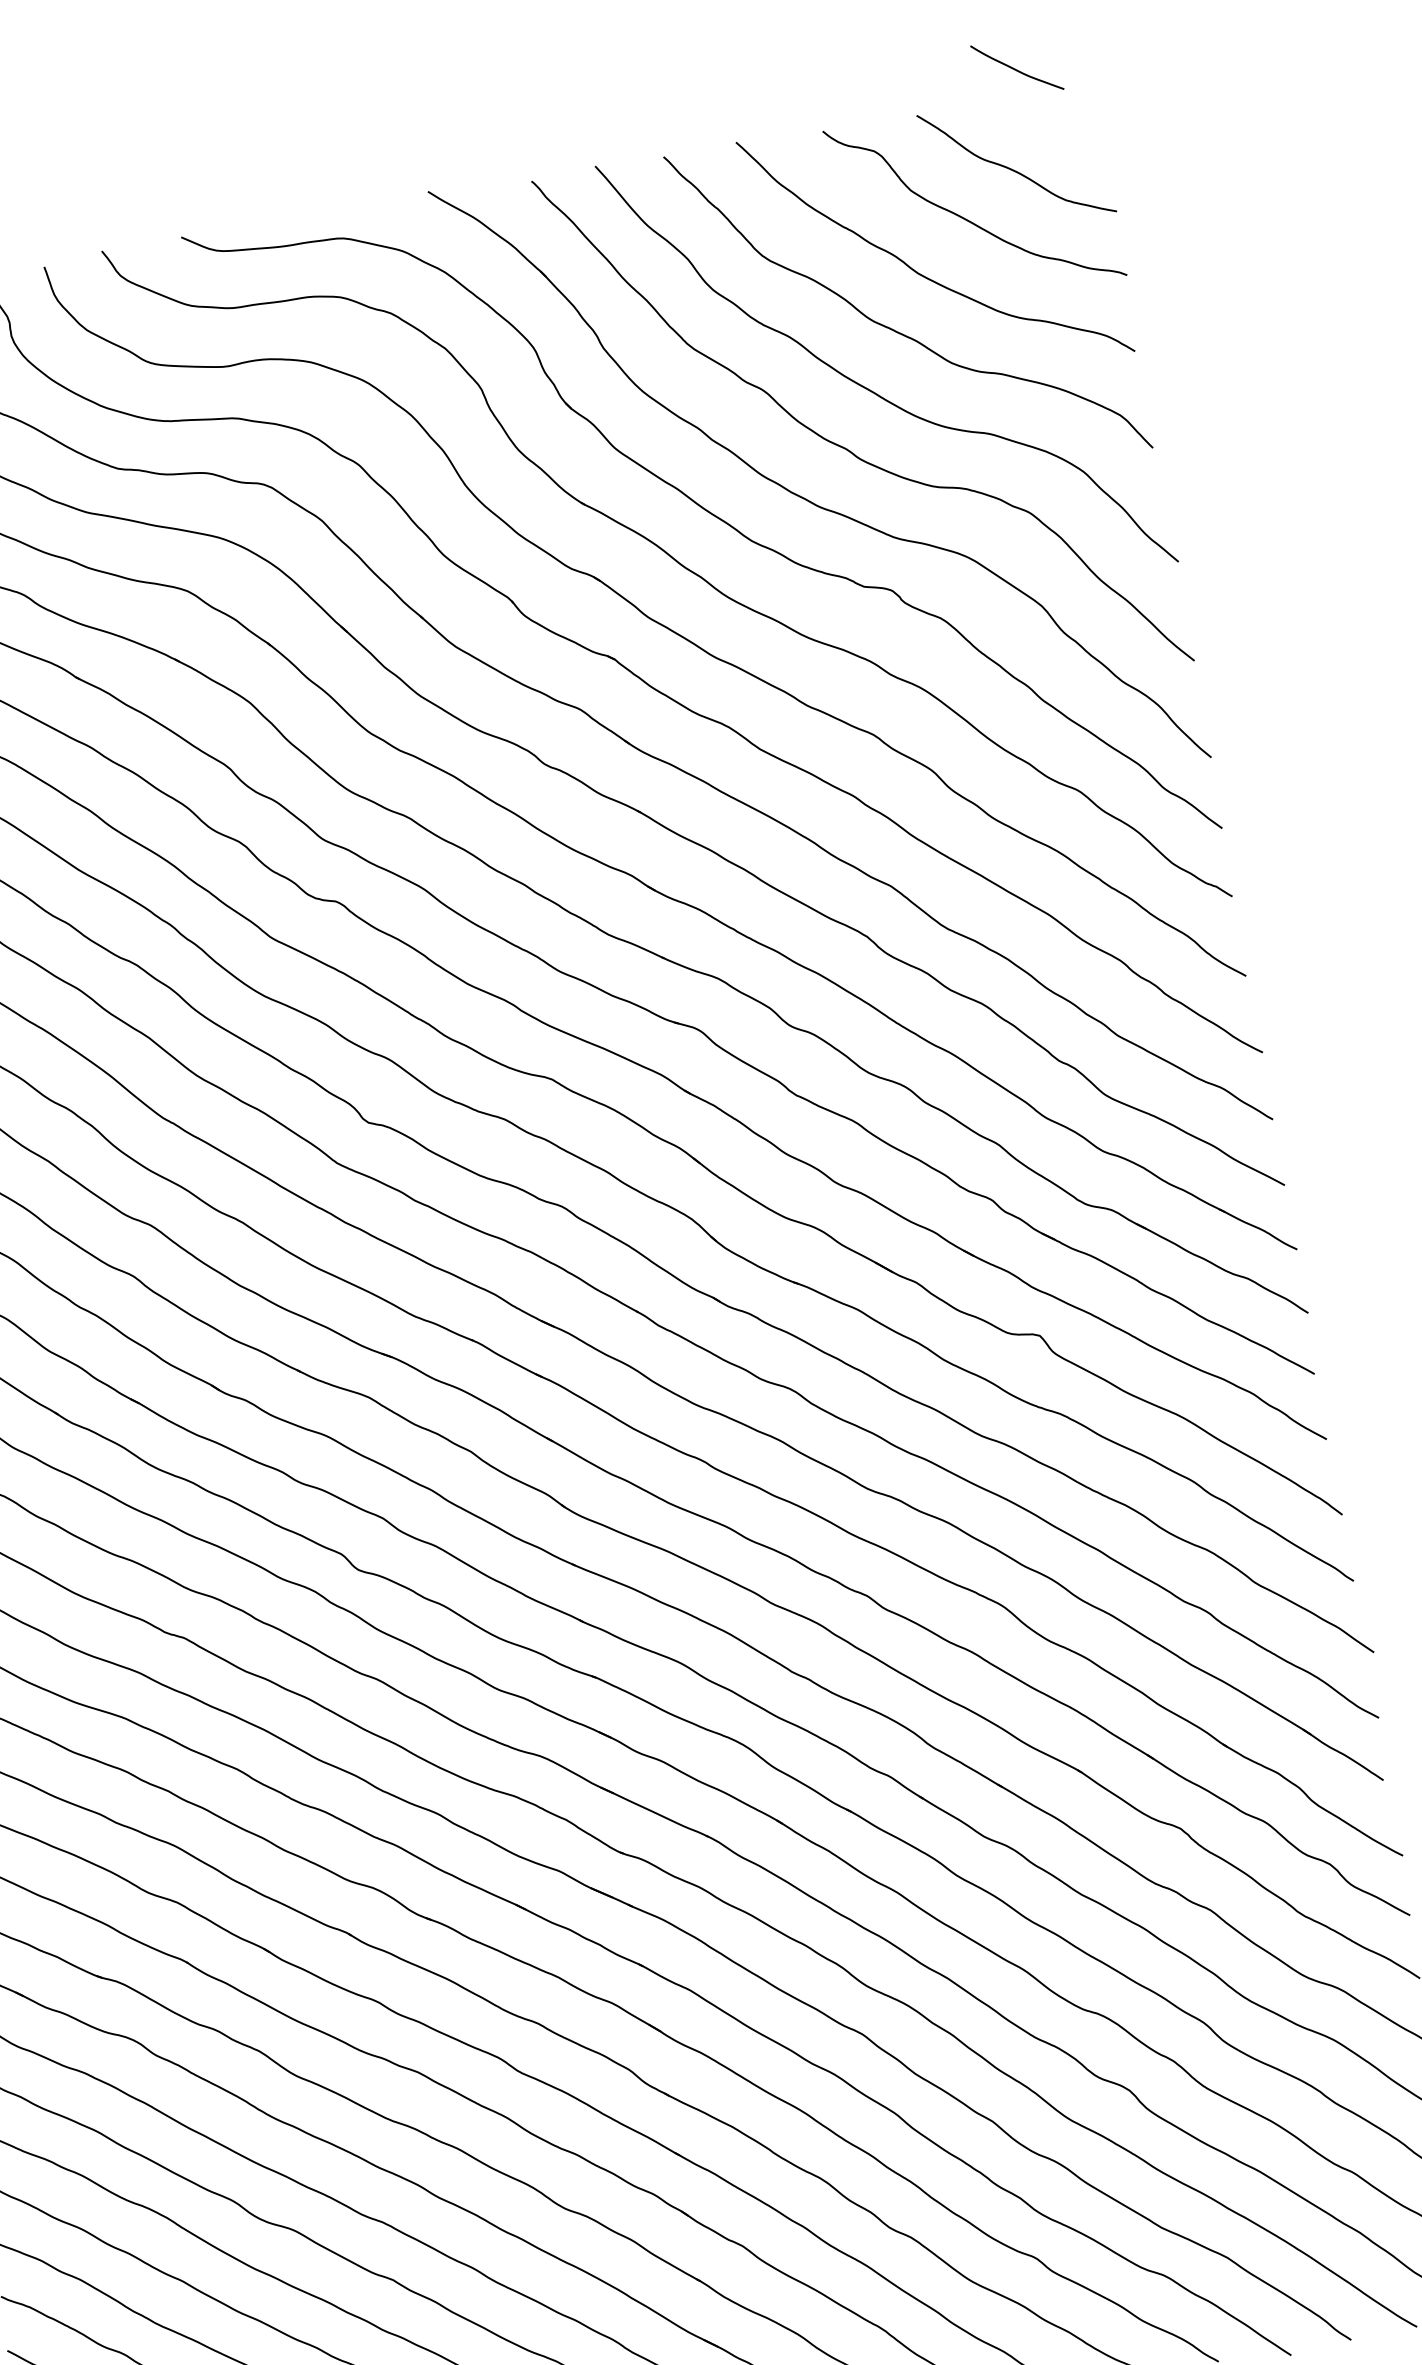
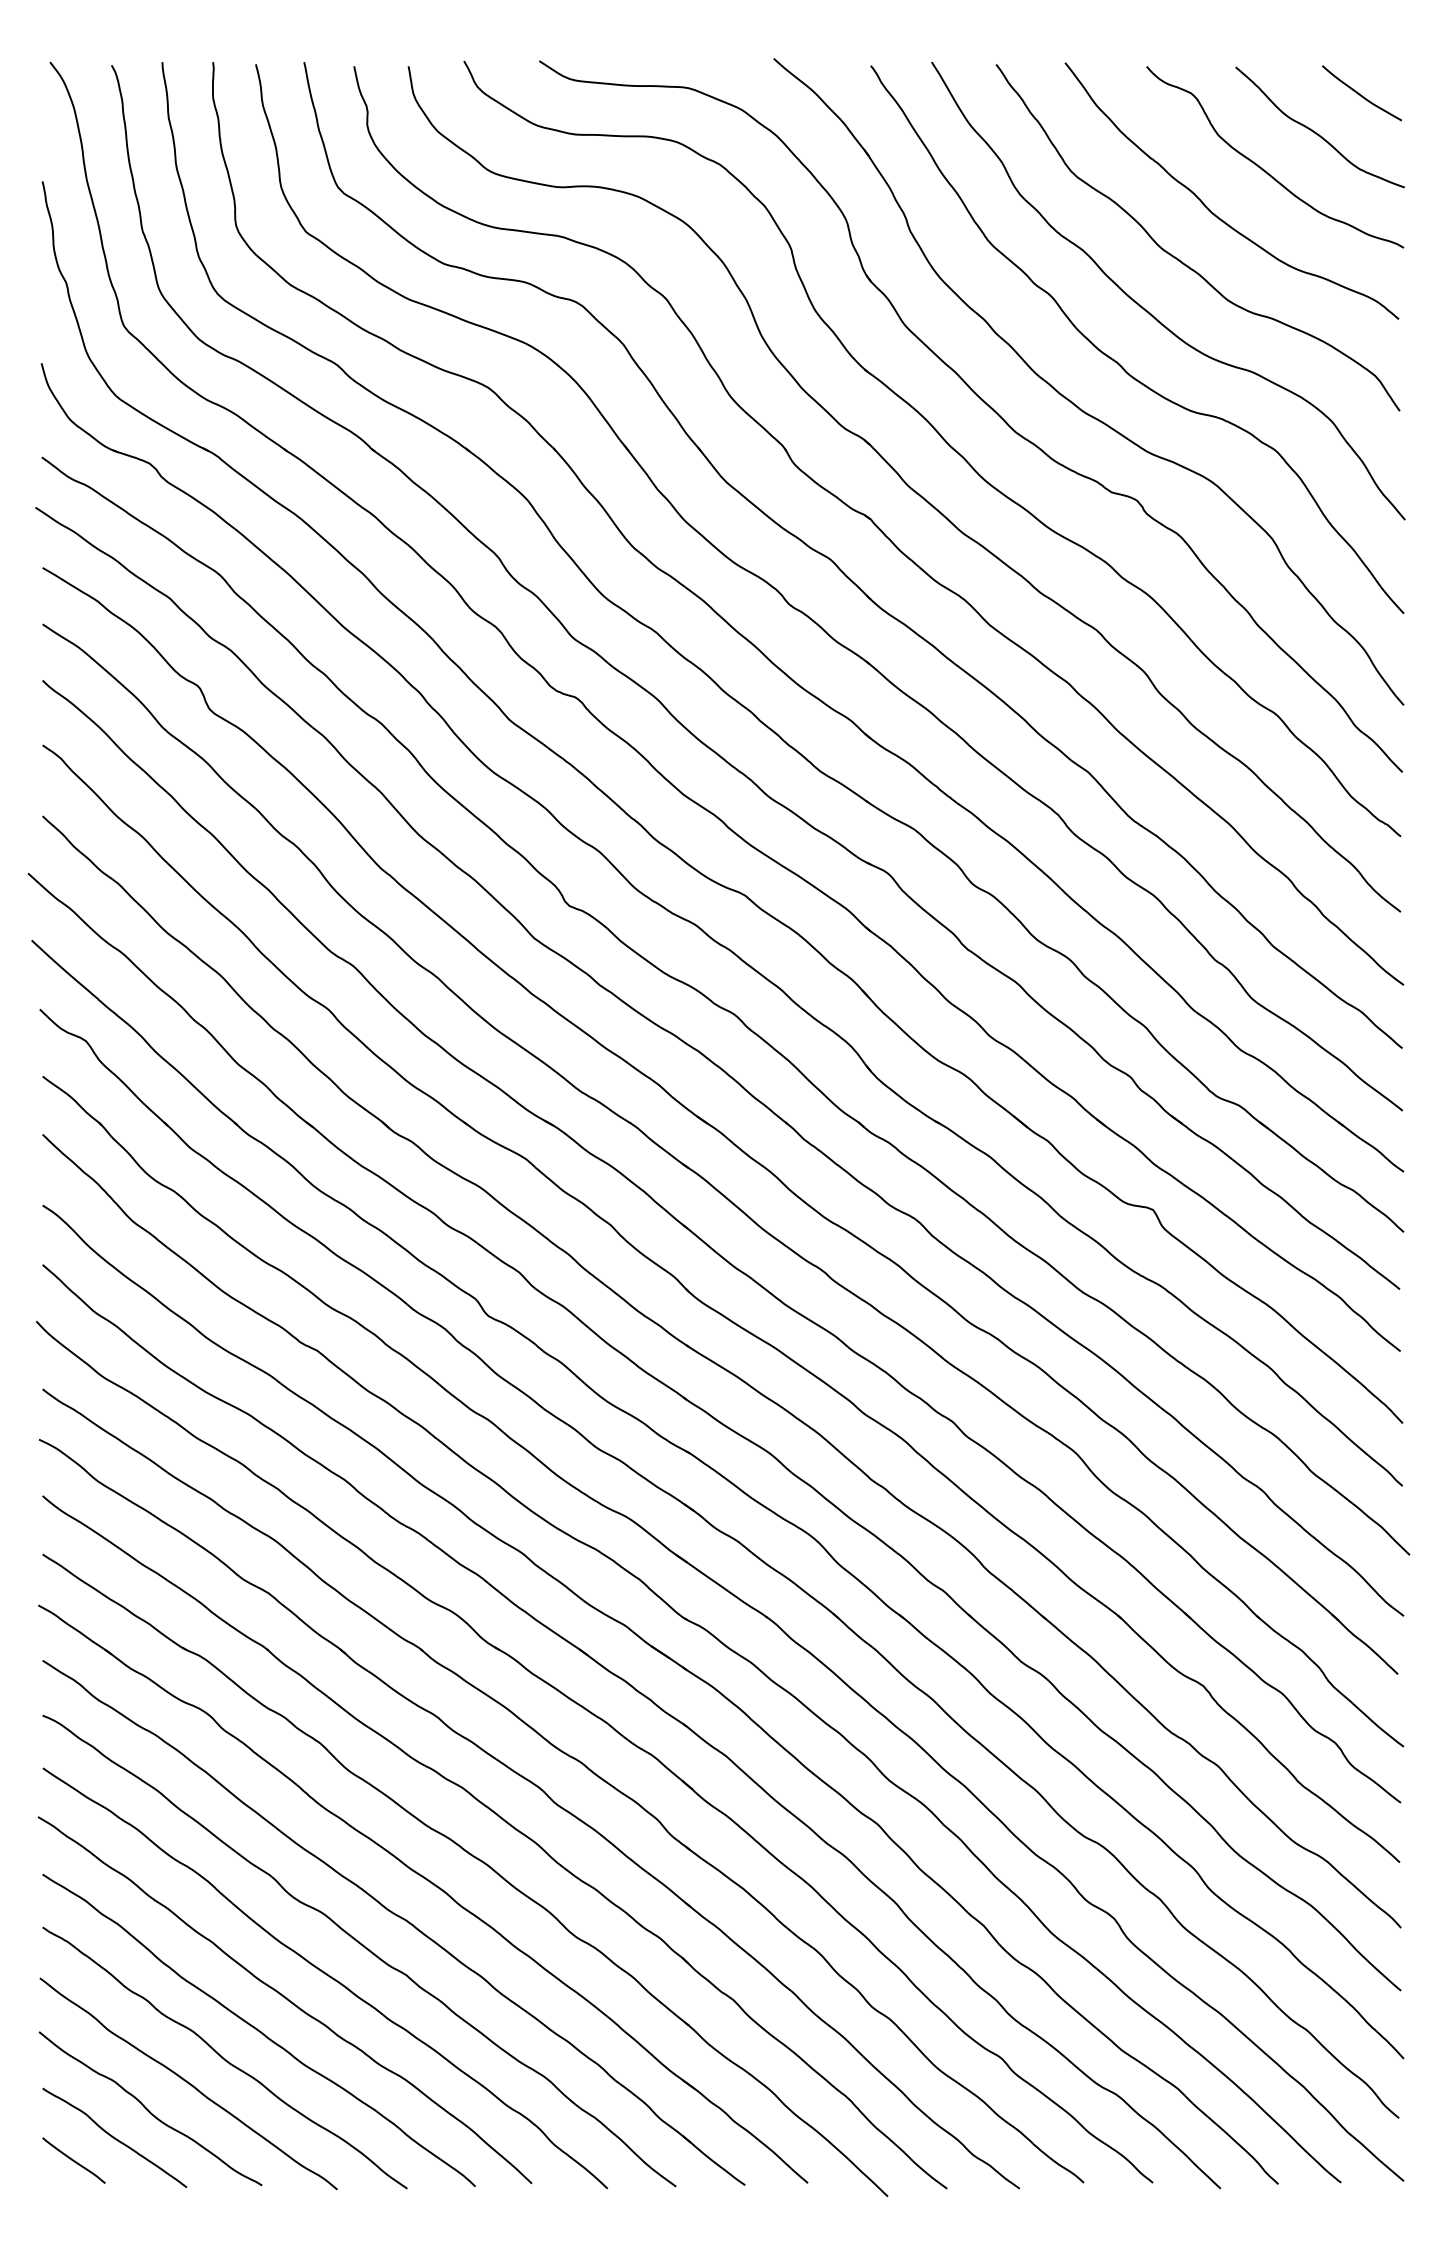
curve: (1016, 69) -> (1361, 94), moved

